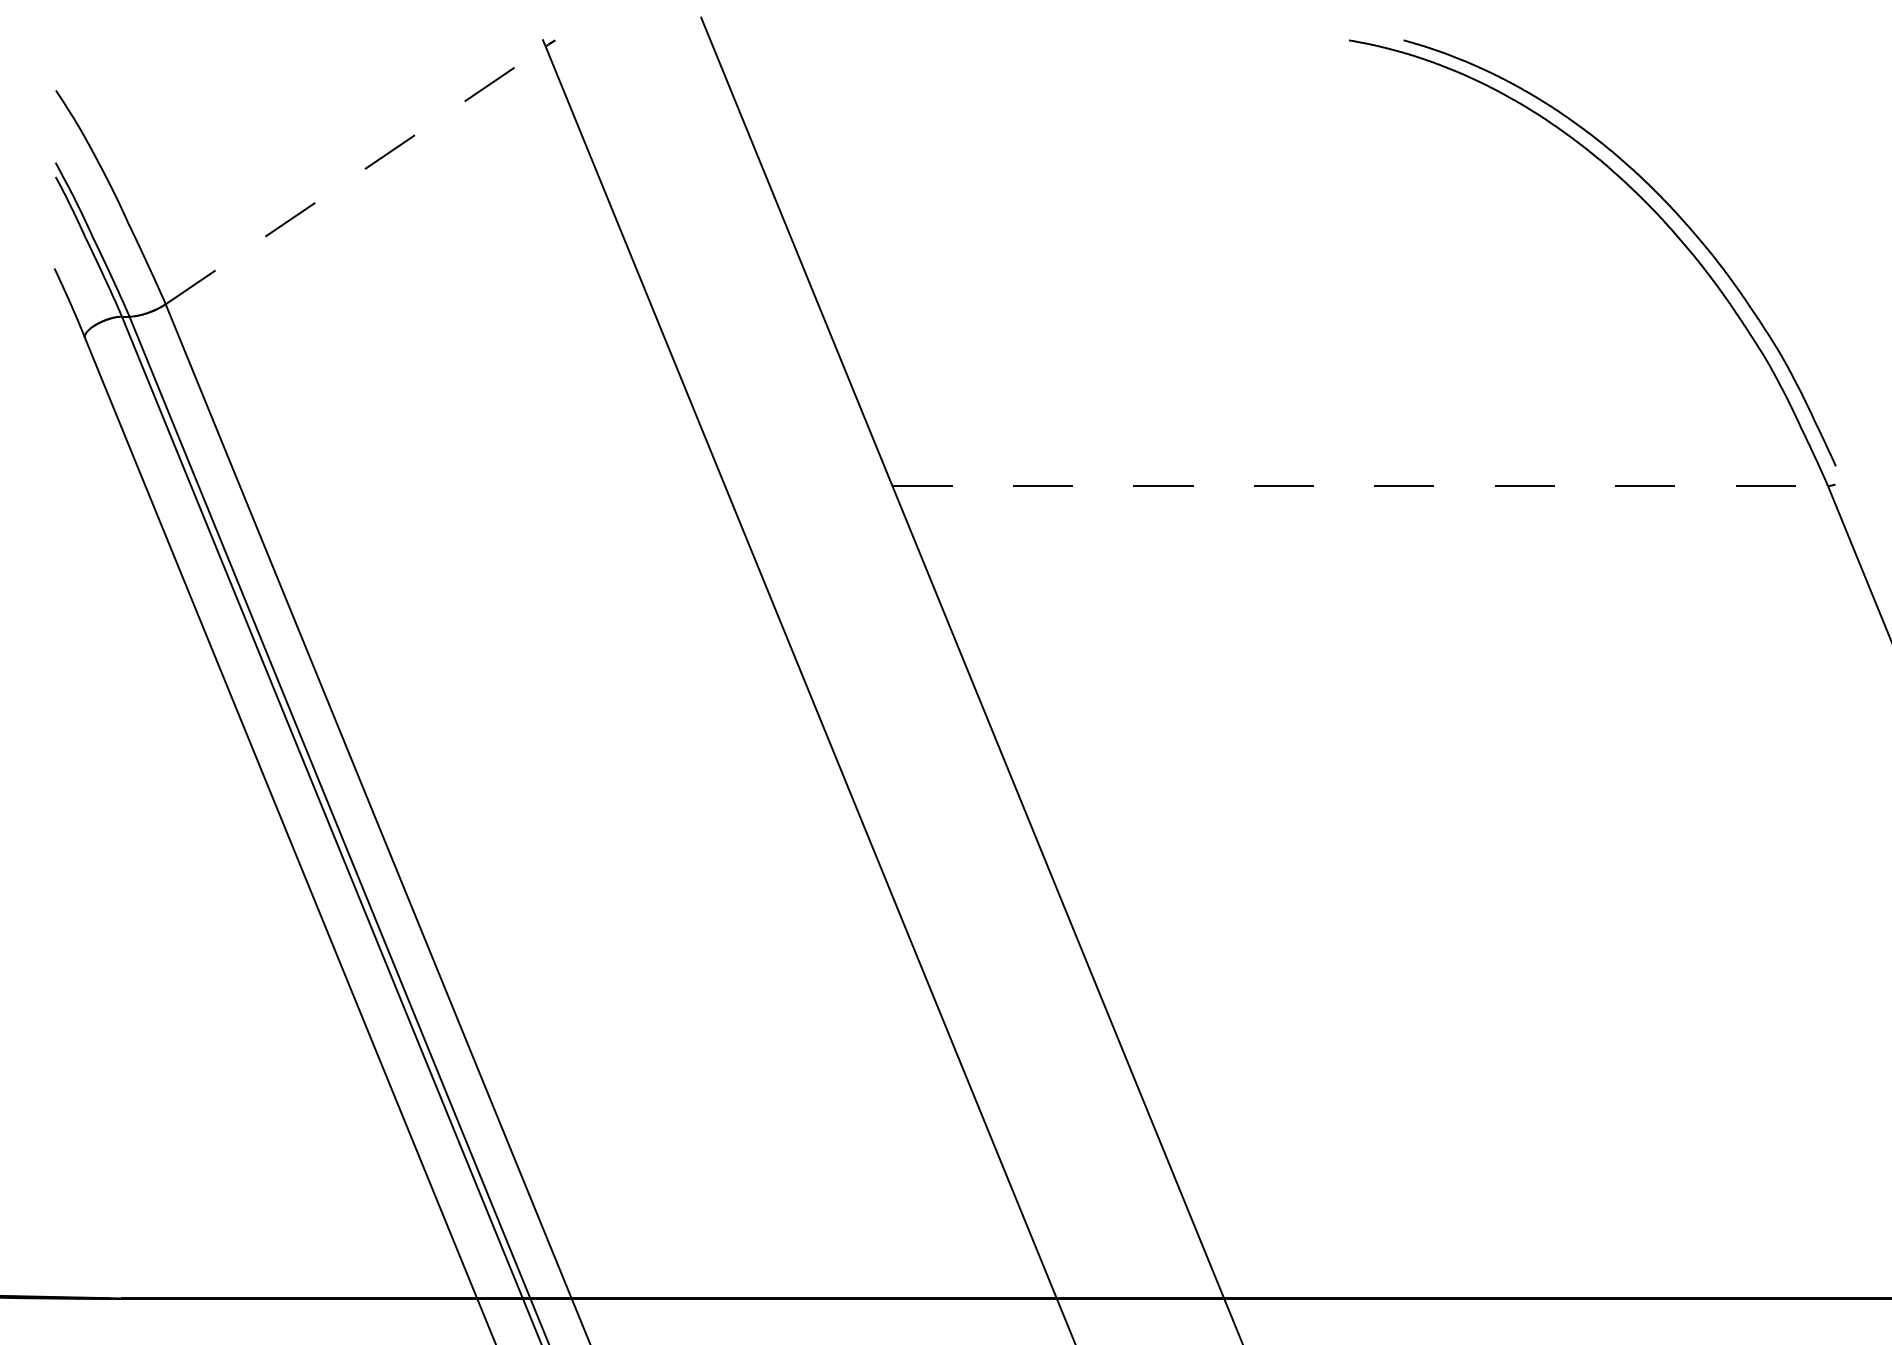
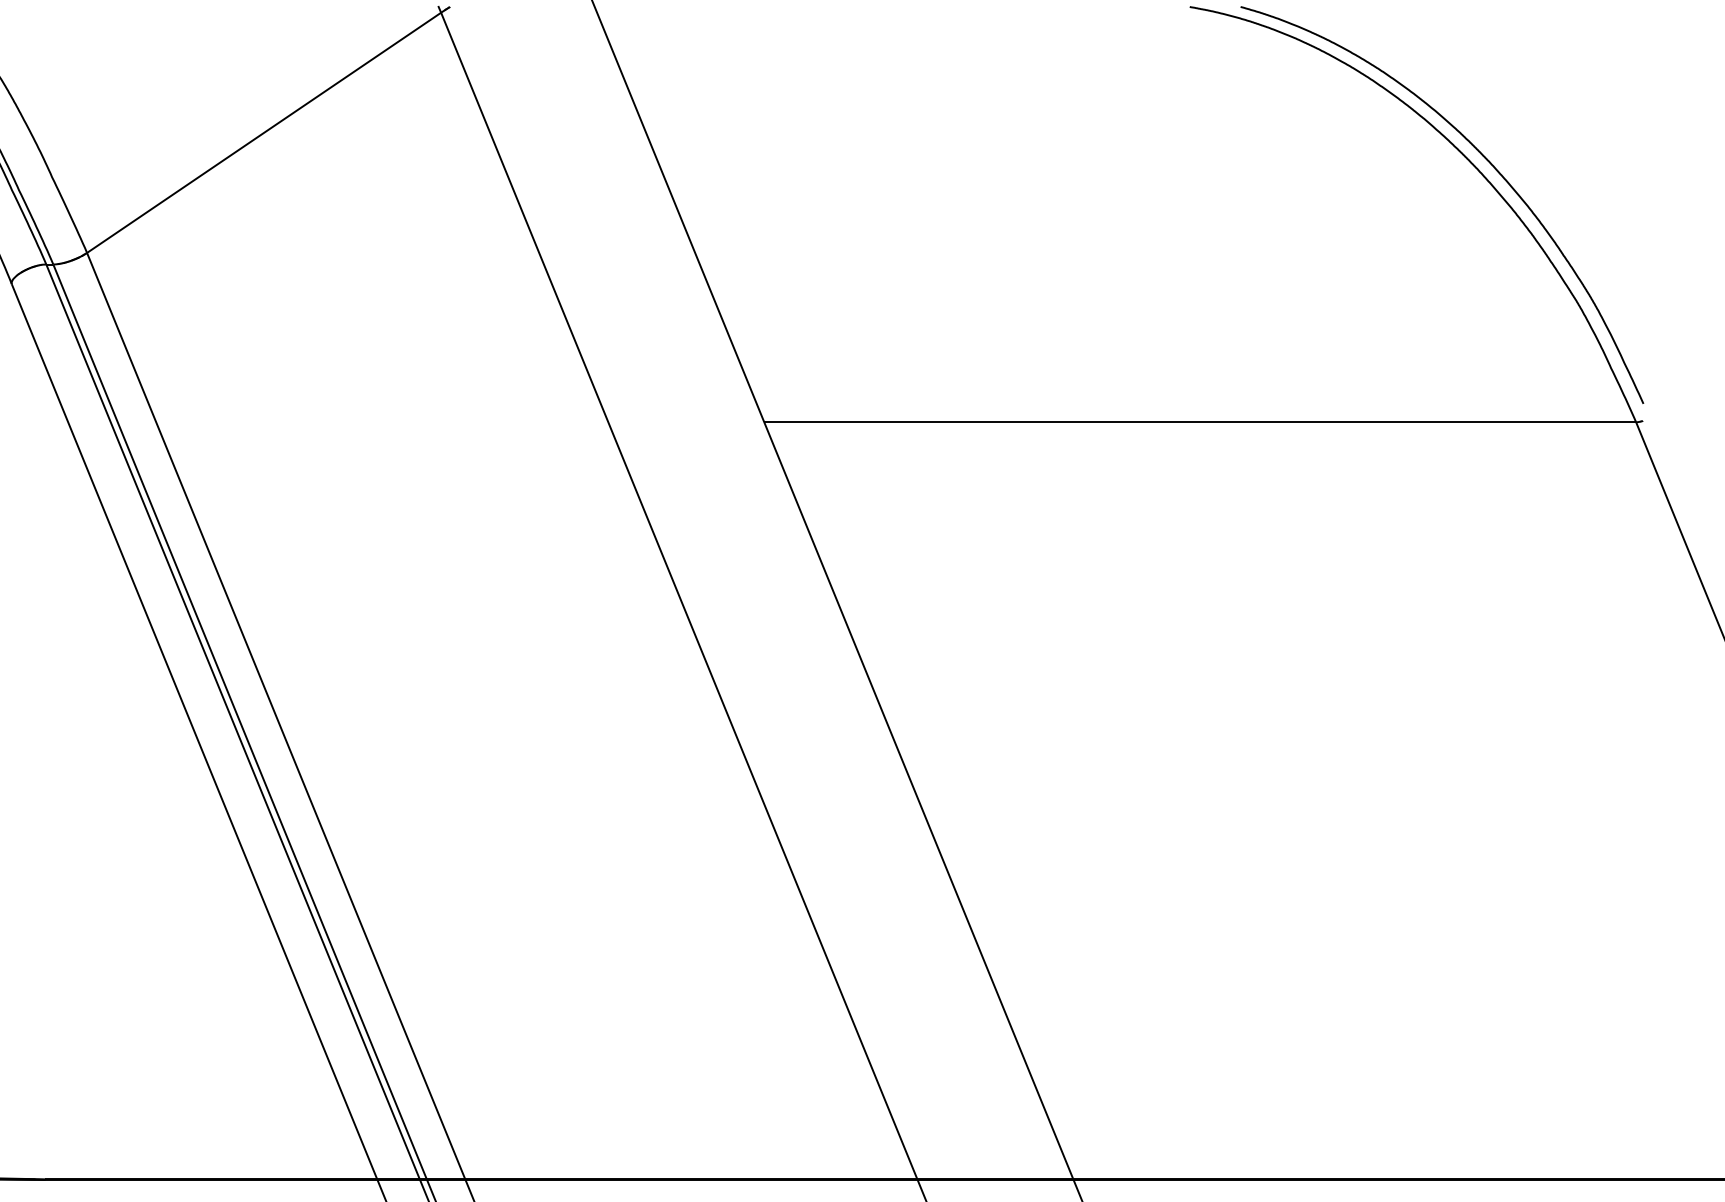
line: (355, 175) -> (263, 132), dashed -> solid
line: (1360, 486) -> (1200, 422), dashed -> solid

